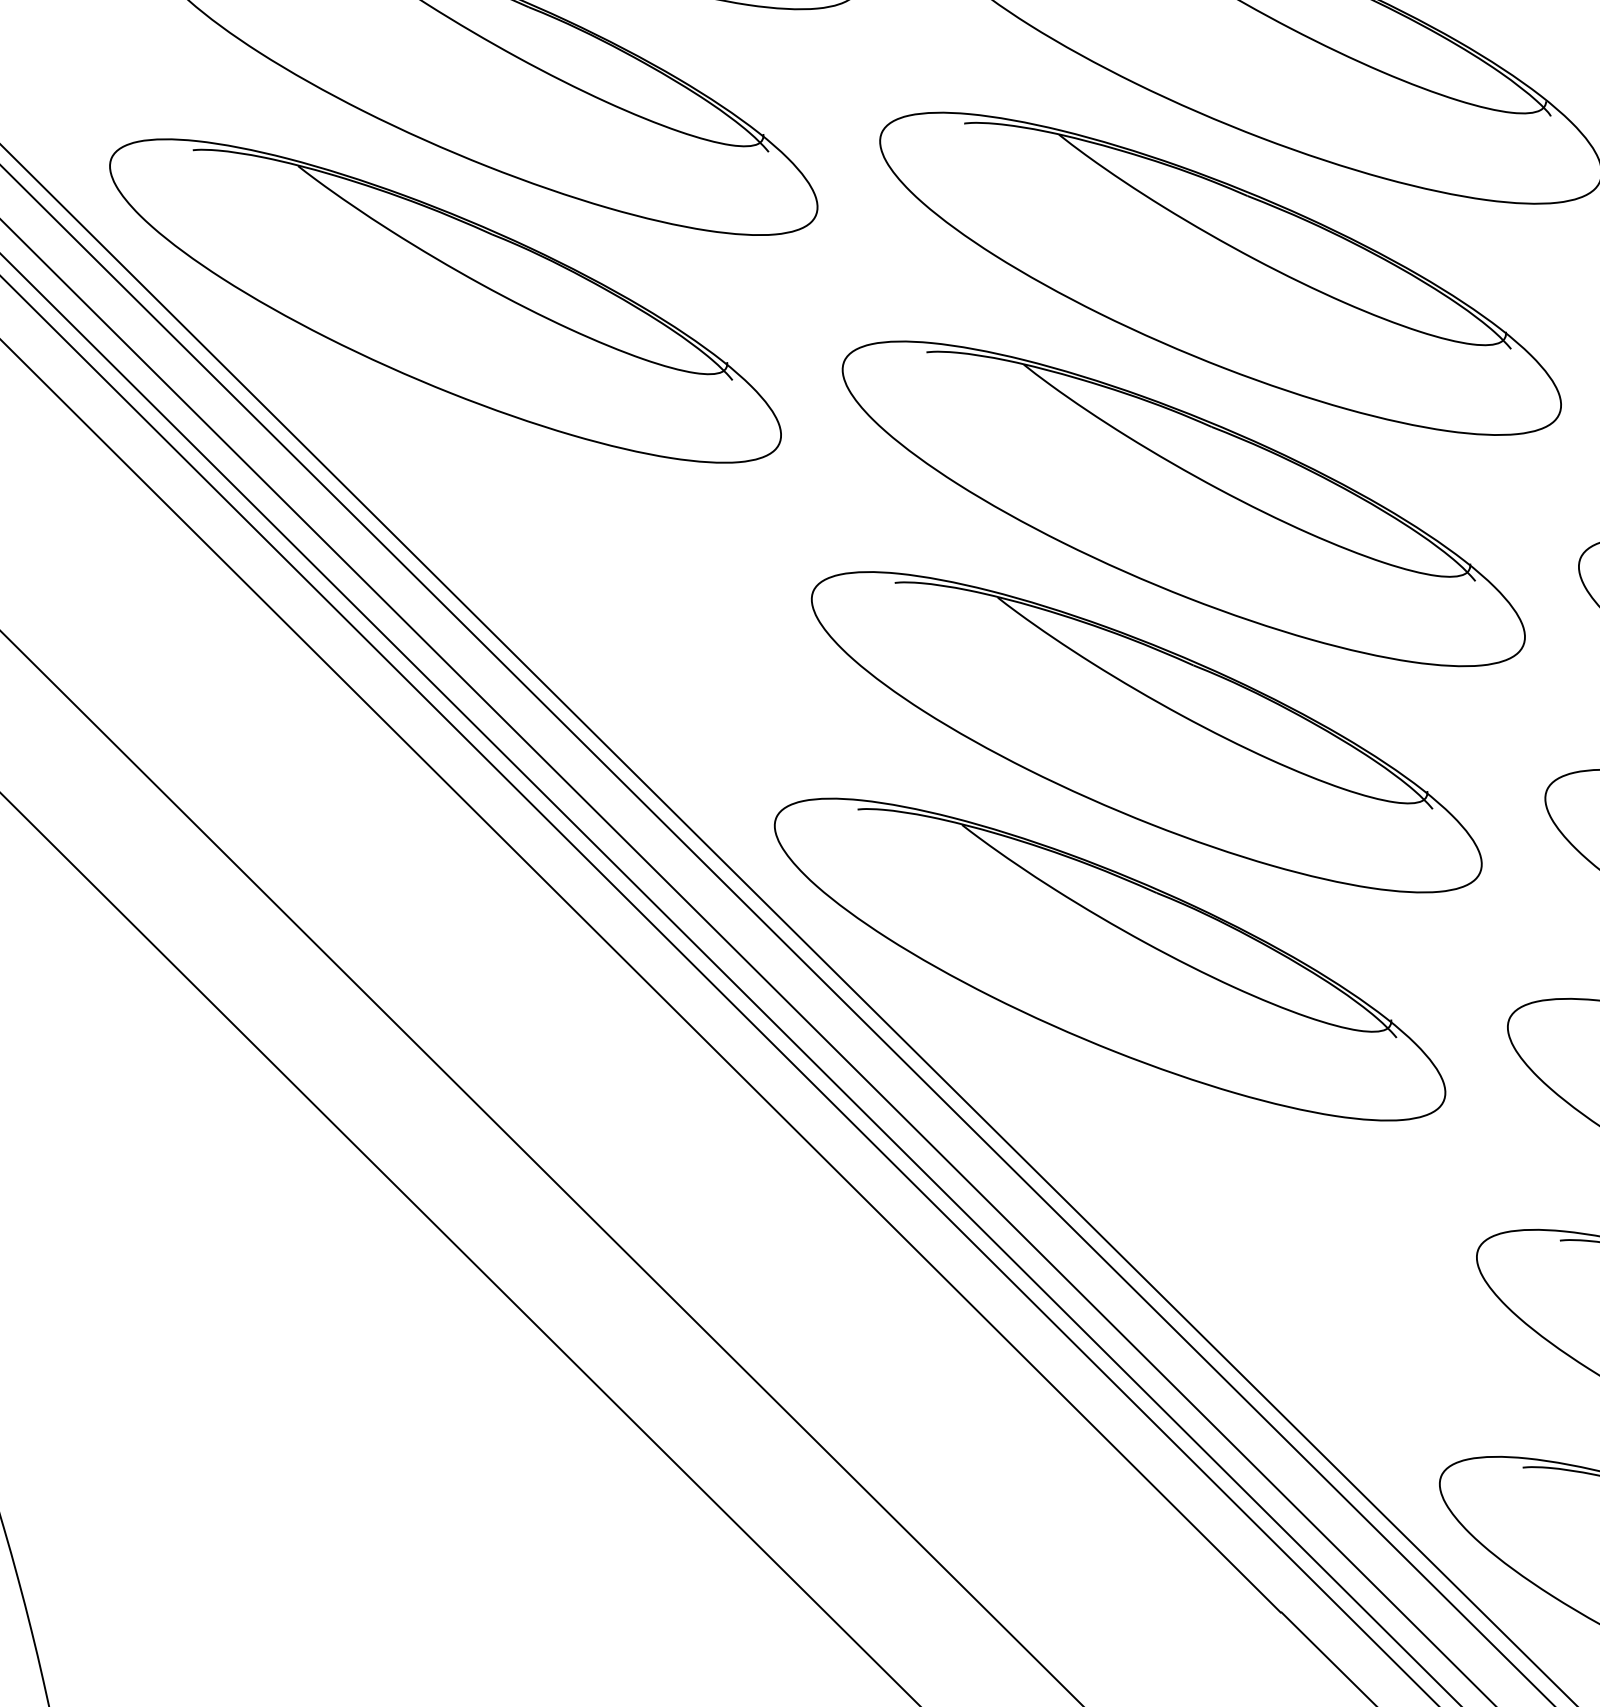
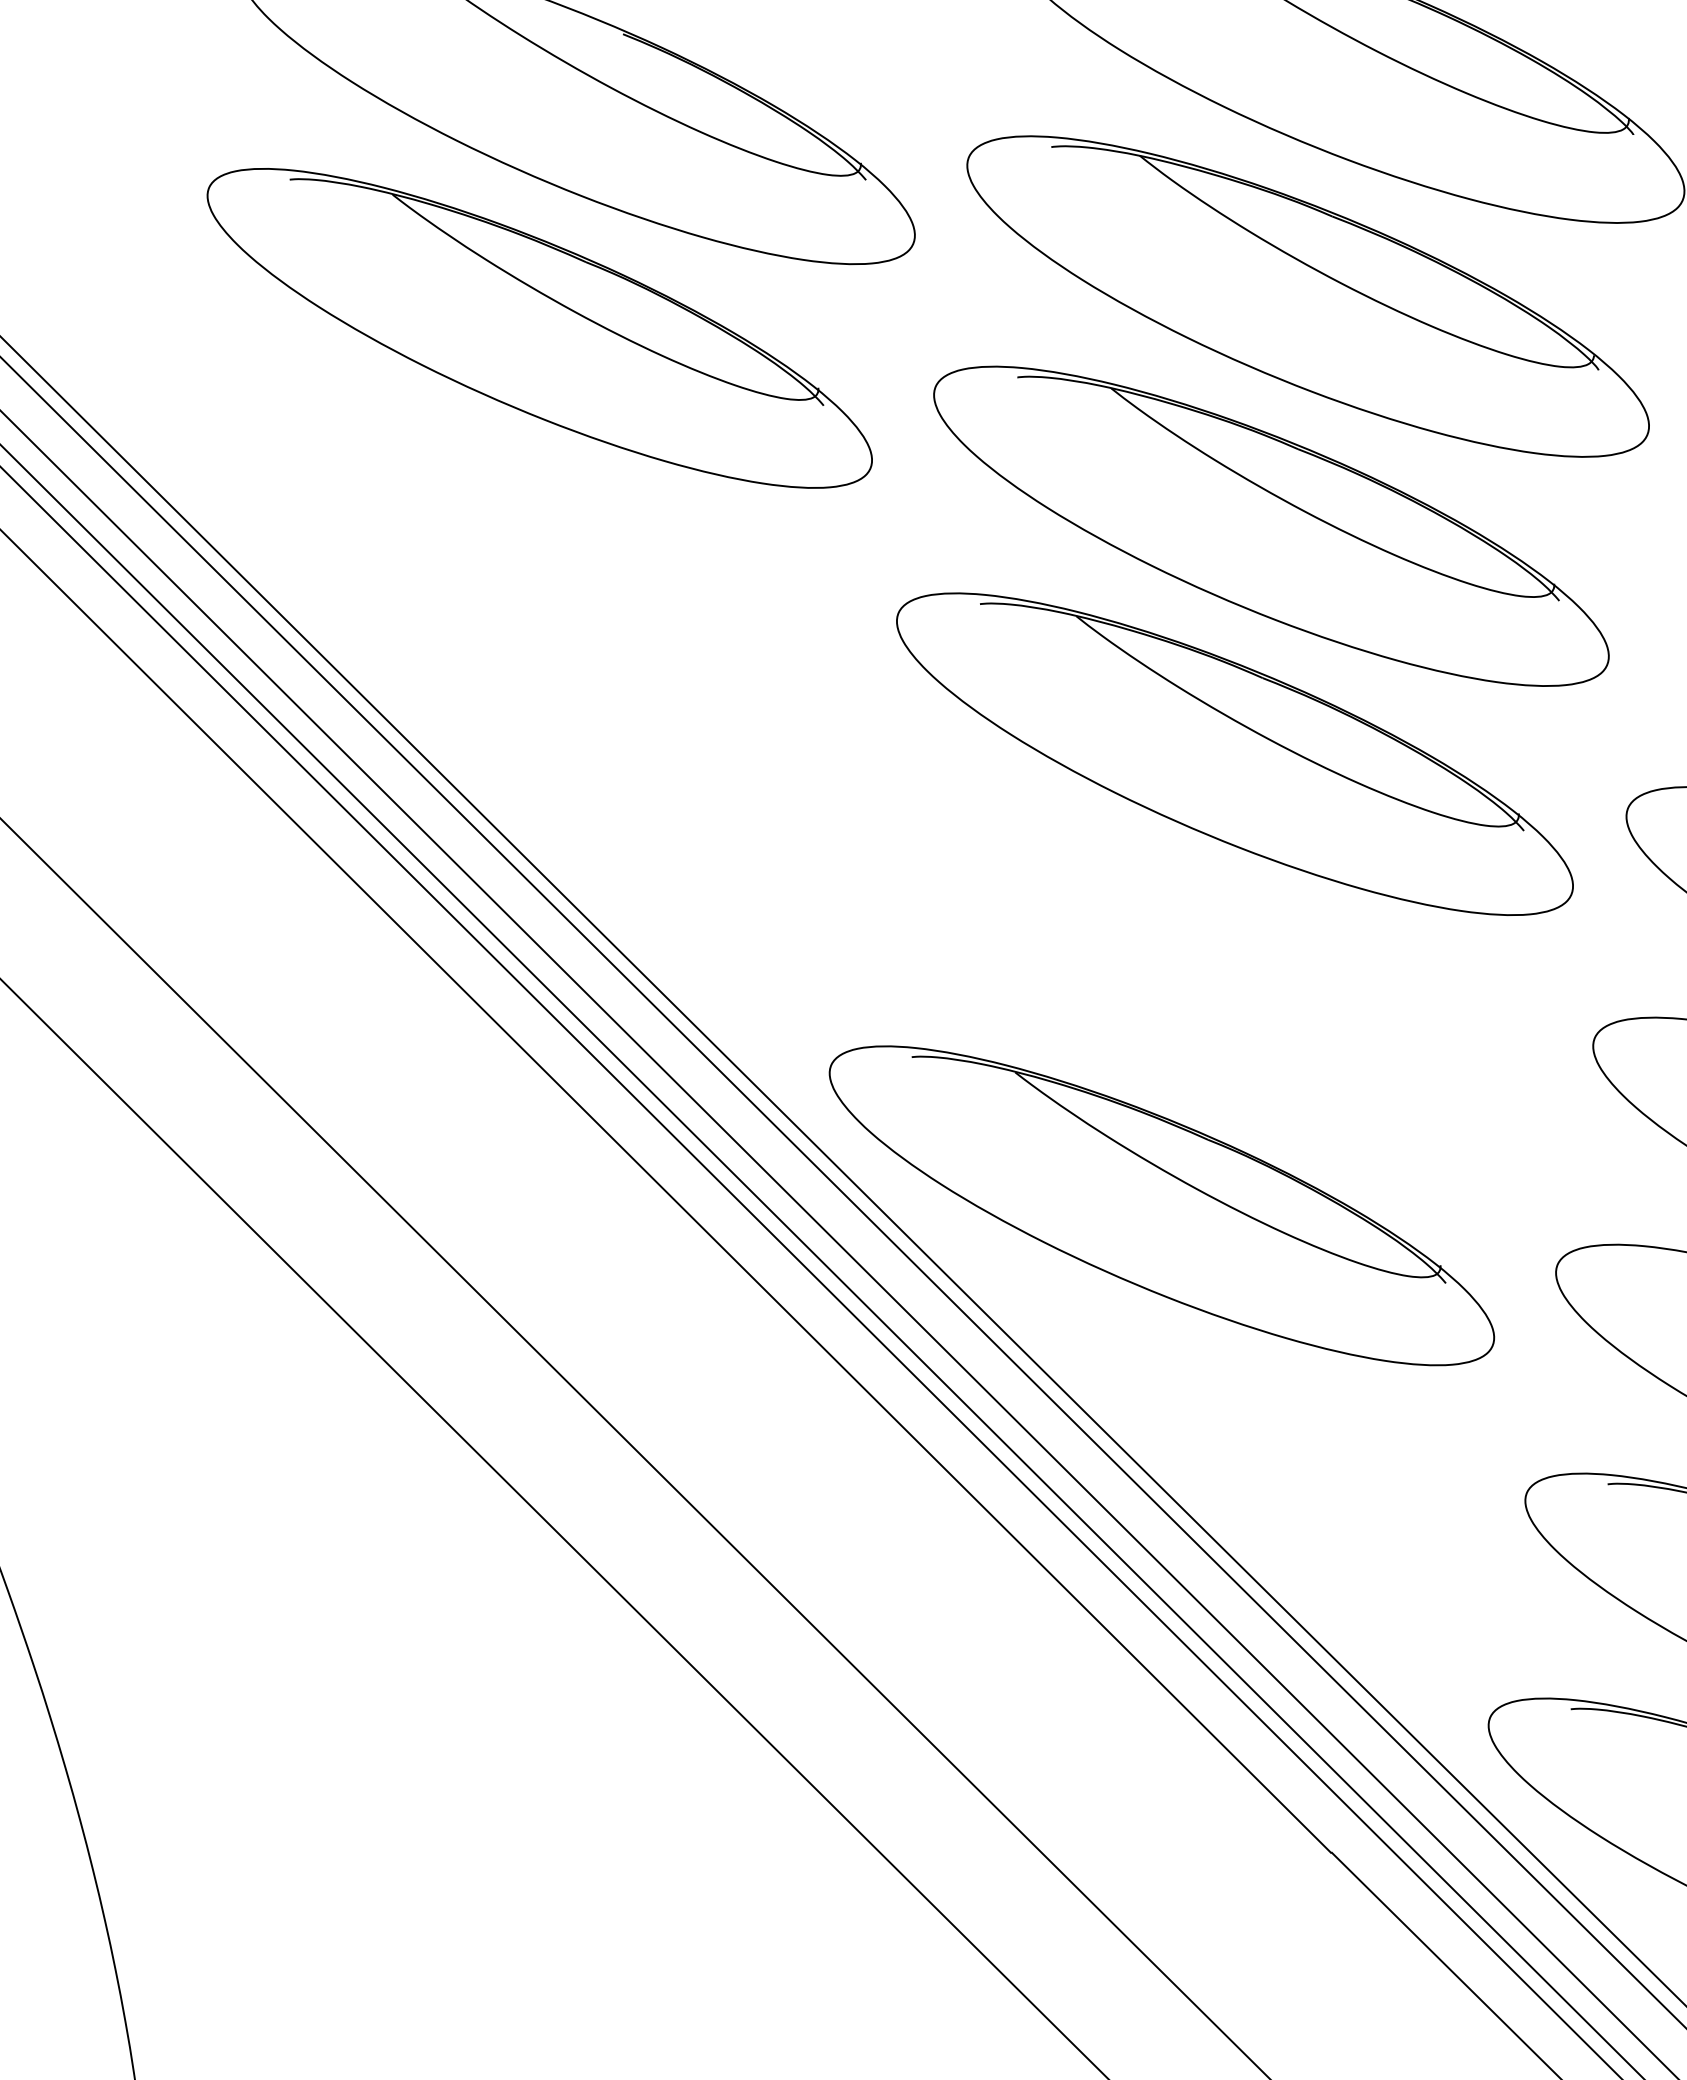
part: (445, 301) -> (503, 553), removed
part: (1146, 732) -> (1198, 980), removed

